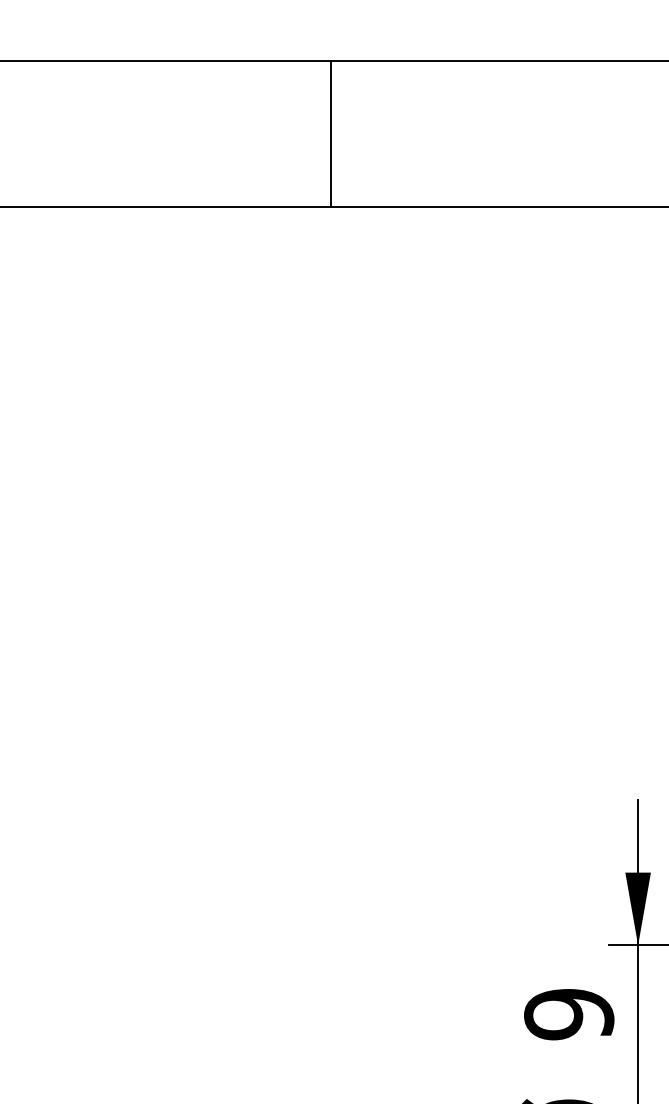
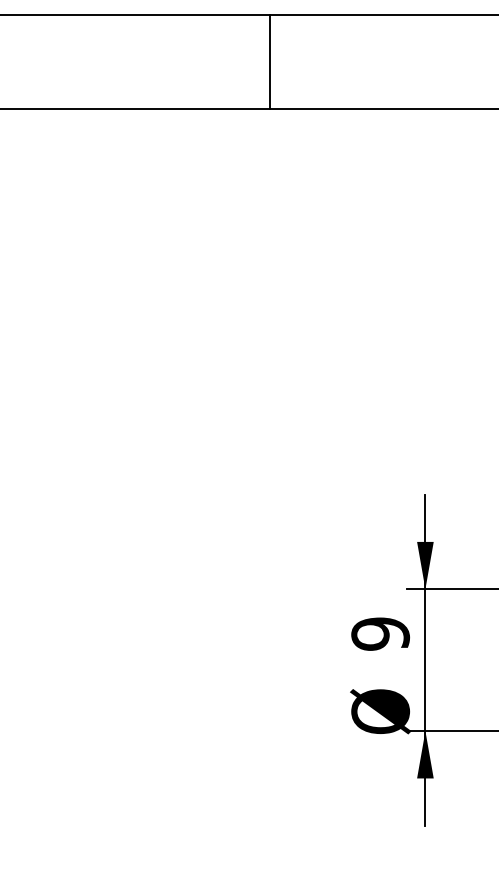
line: (330, 133) -> (269, 61), moved

